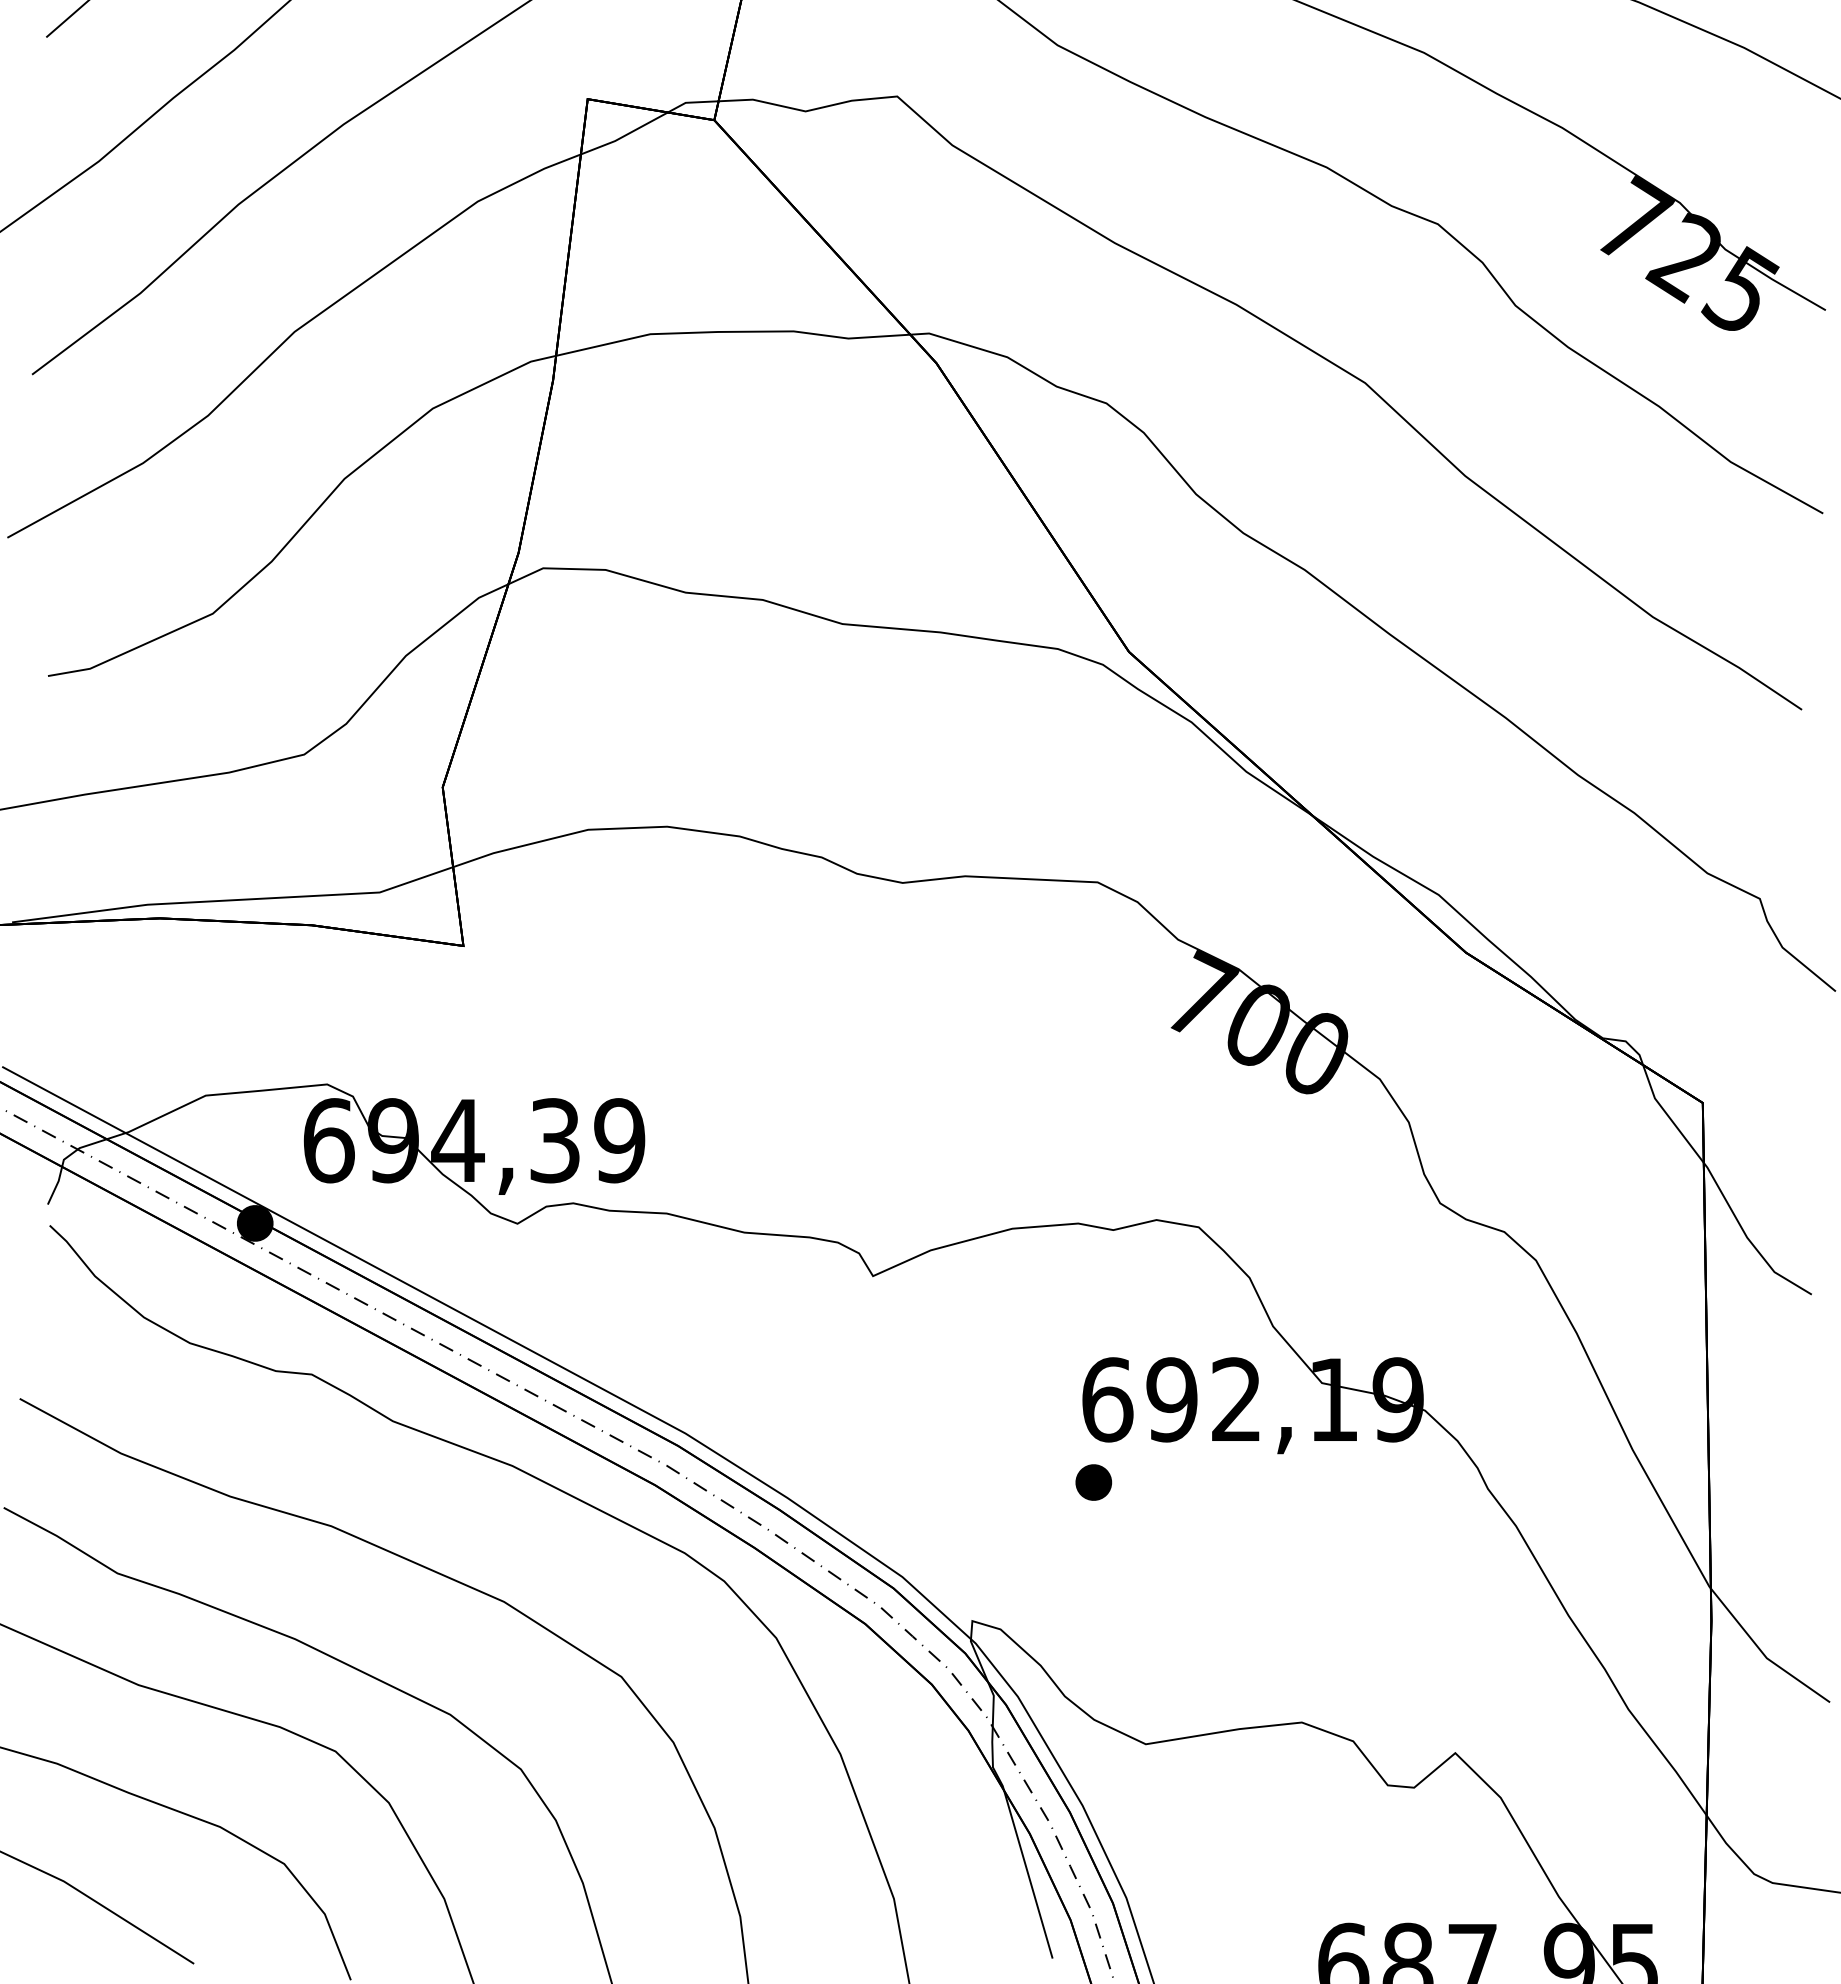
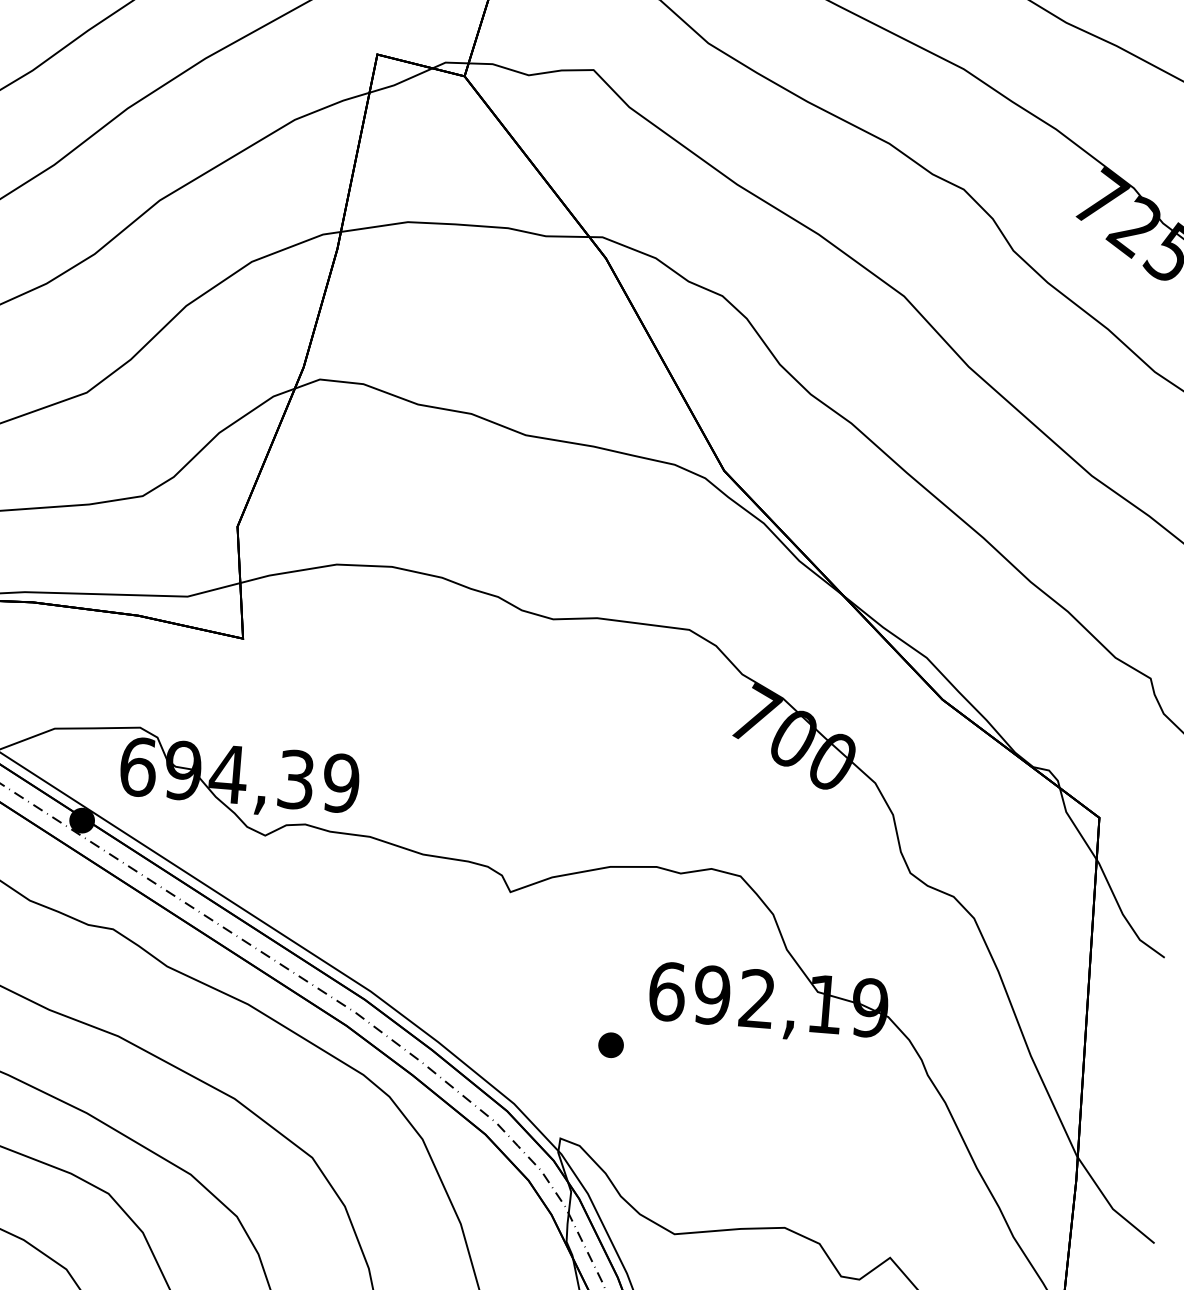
part: (1093, 1482) -> (610, 1045), moved

